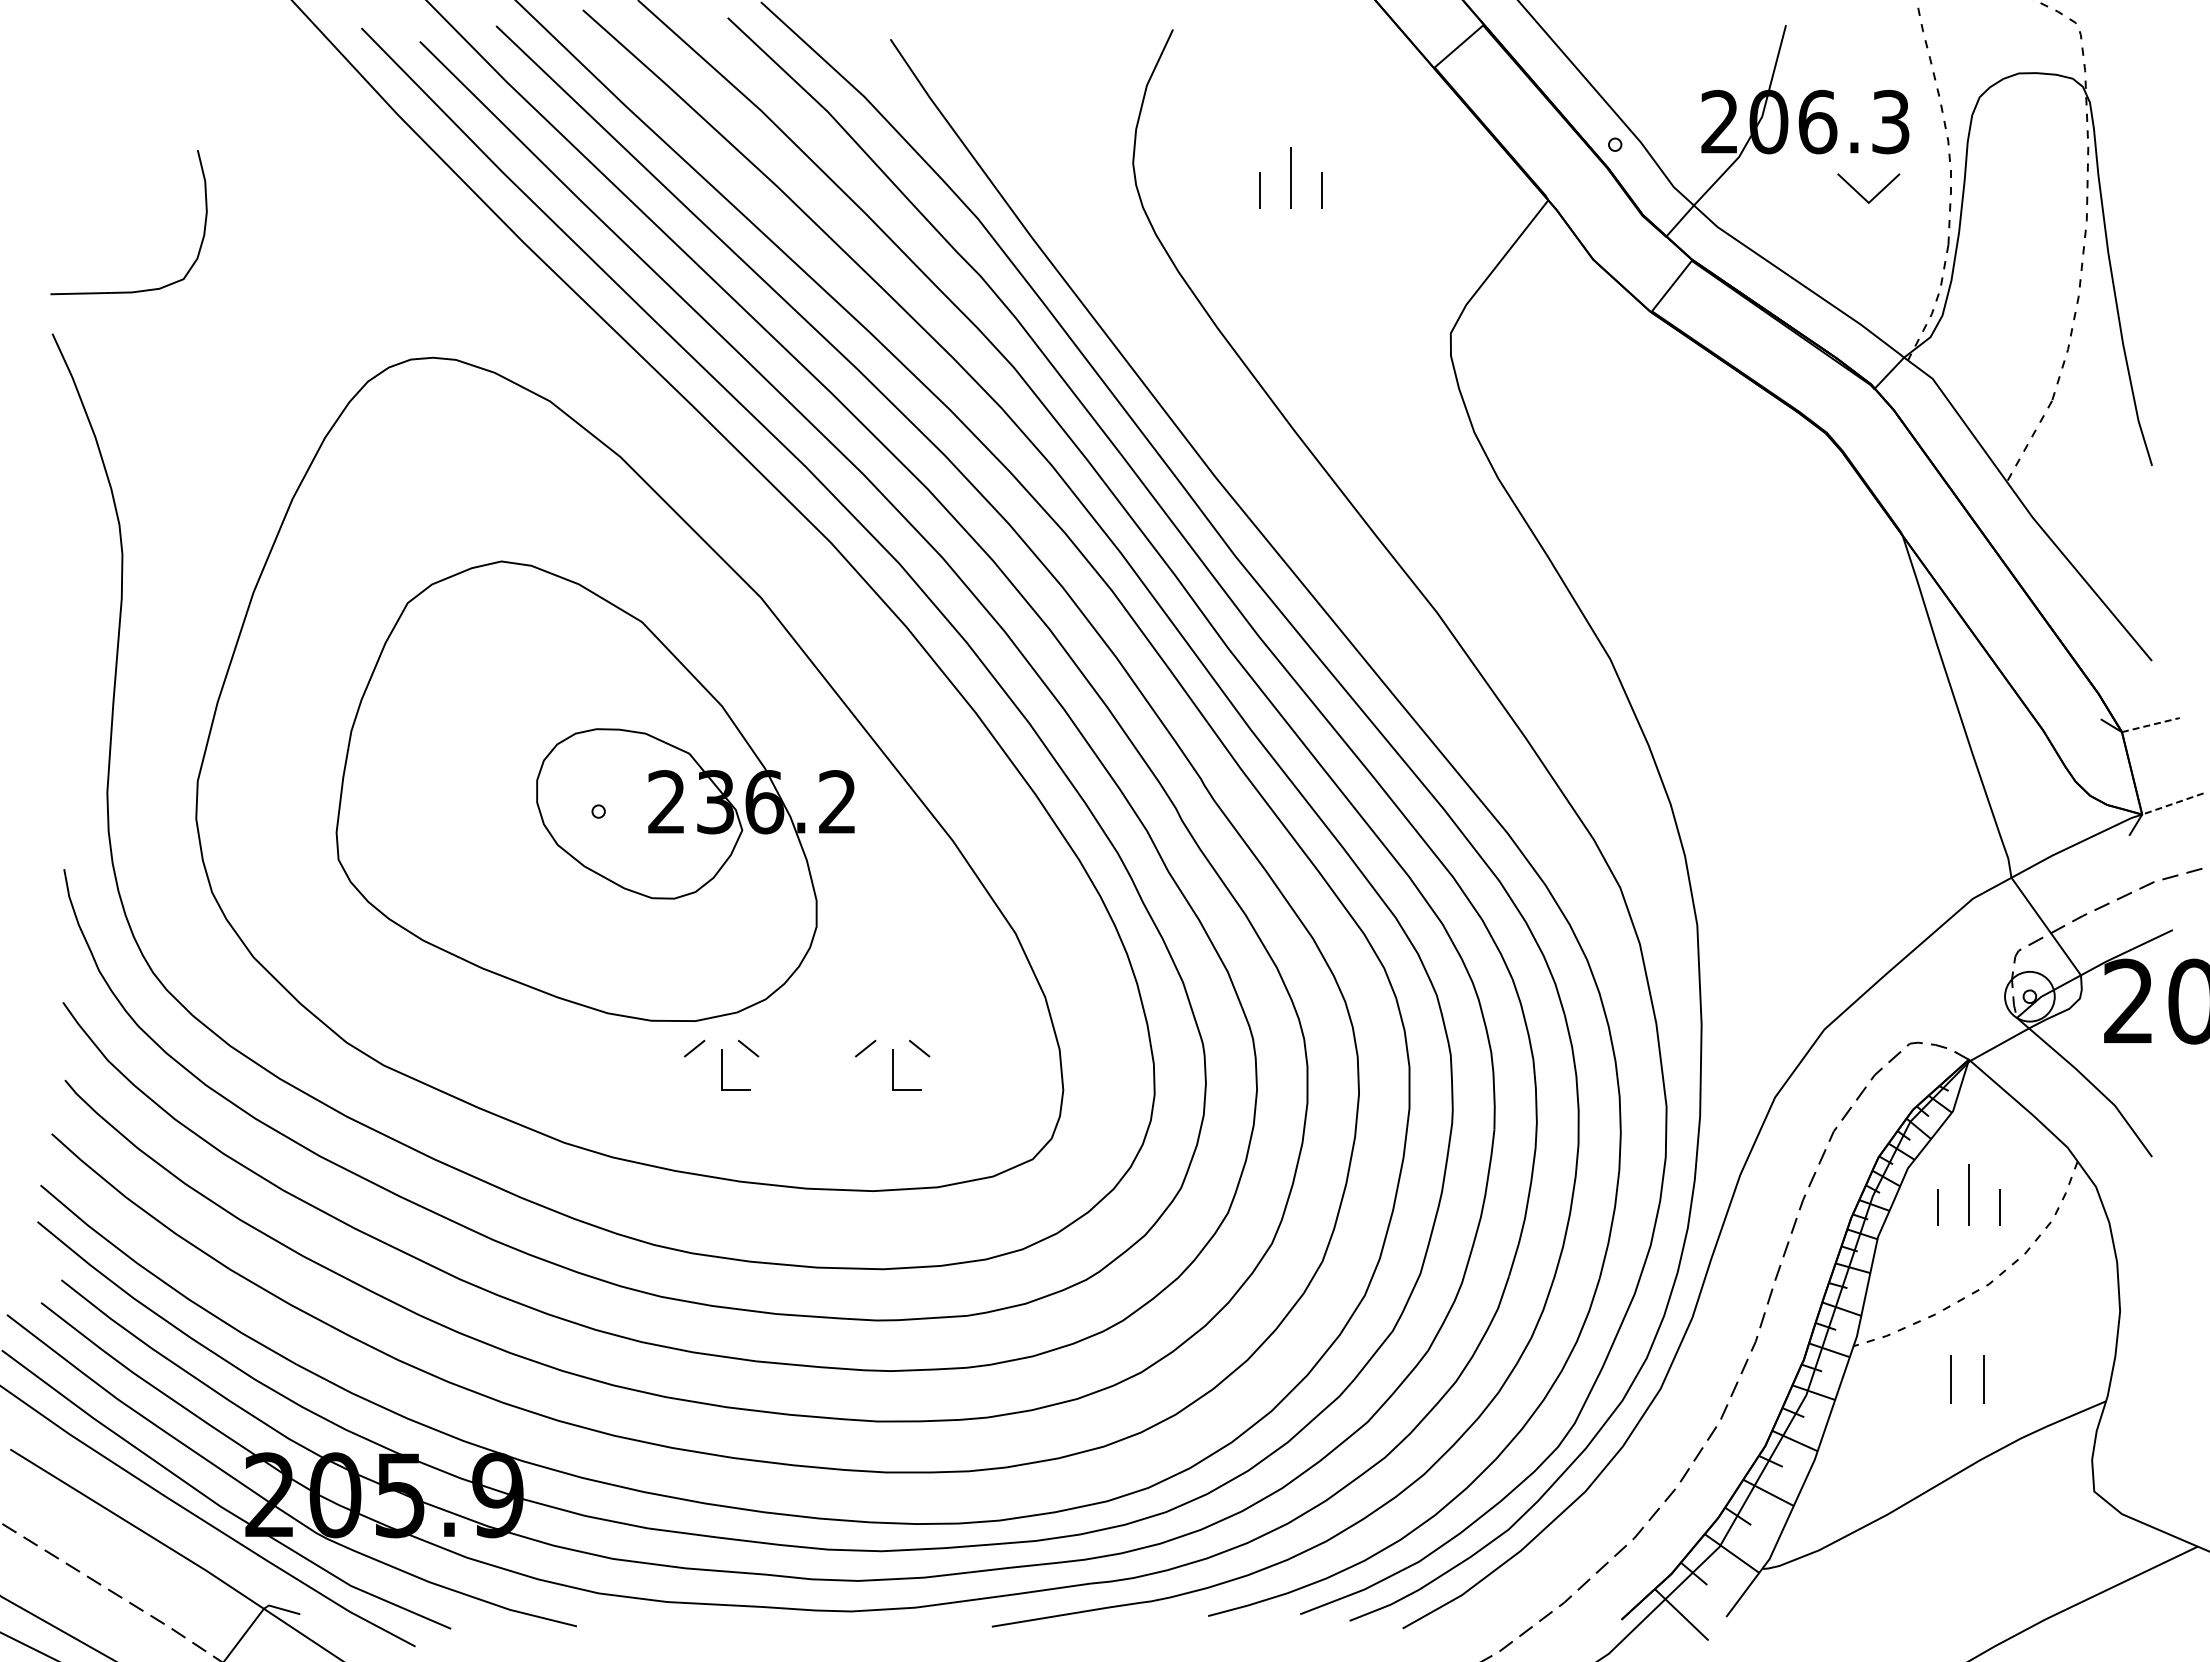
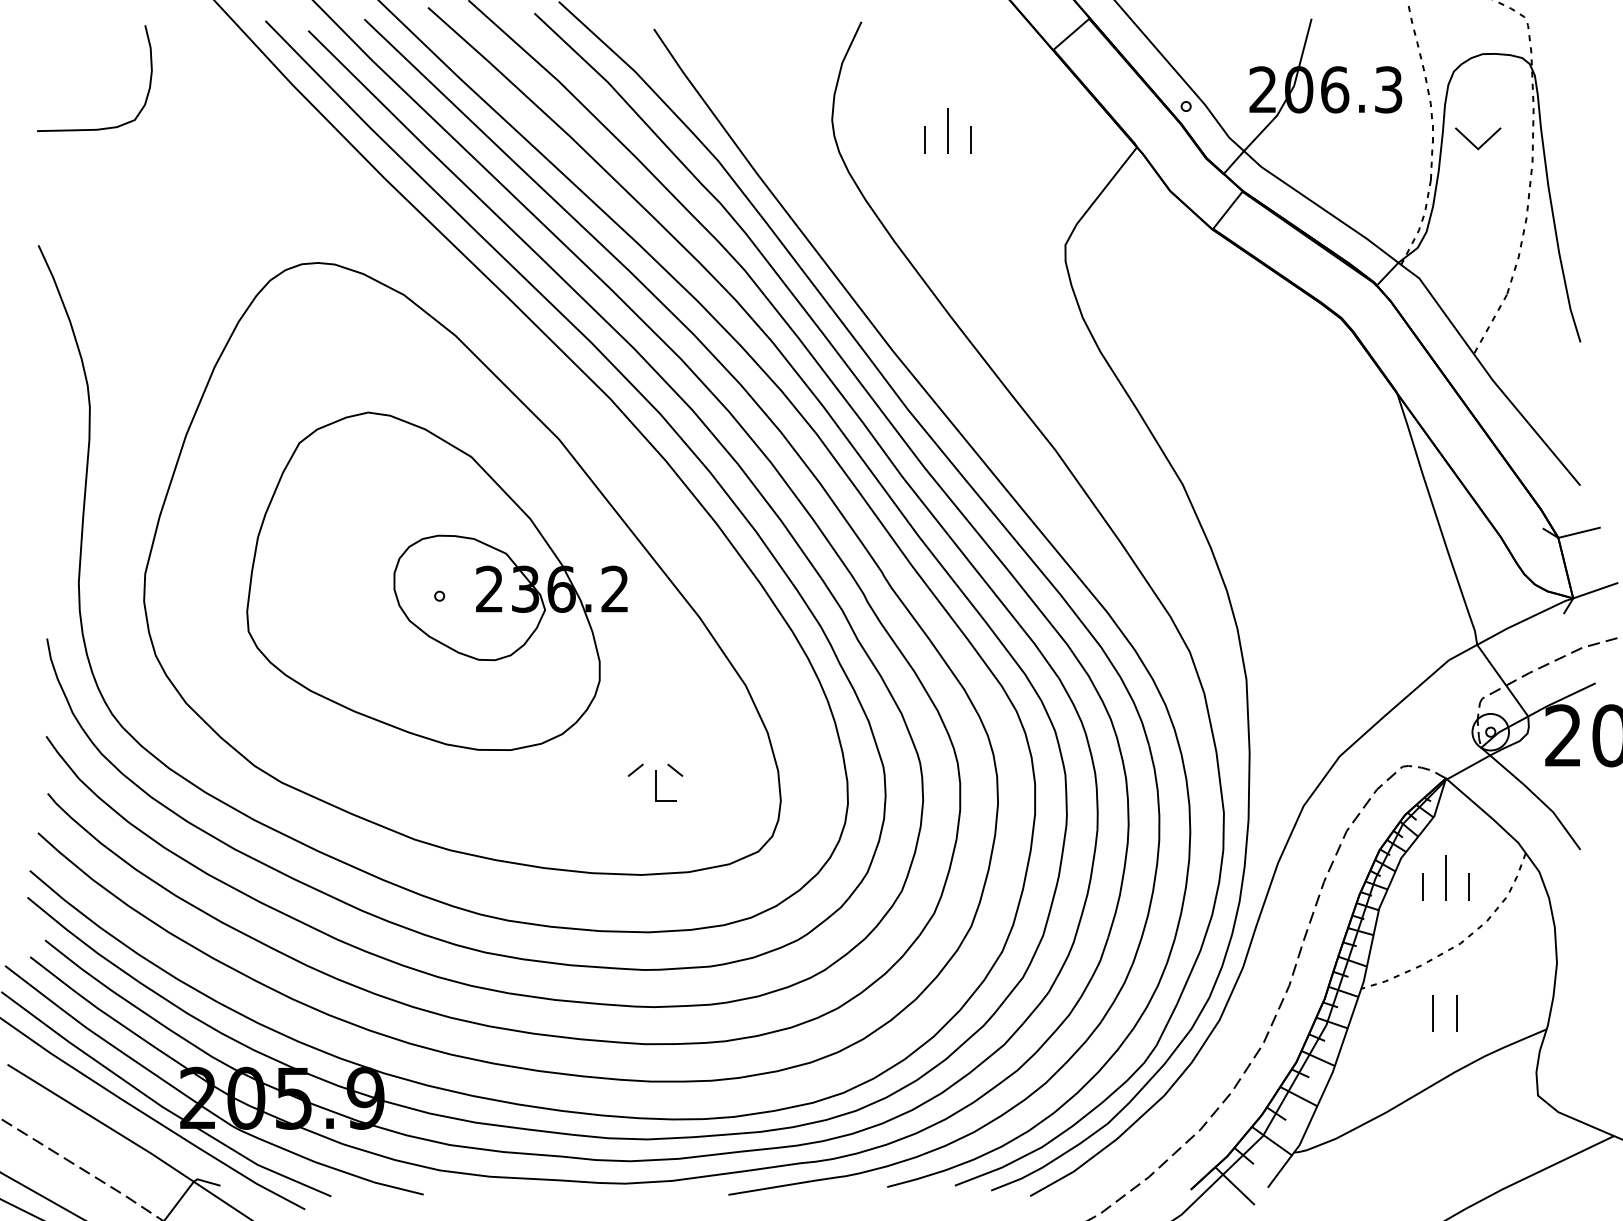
part: (1861, 194) -> (1472, 143), moved
curve: (136, 290) -> (100, 128), moved
line: (2150, 725) -> (1579, 533), dashed -> solid
line: (2172, 804) -> (1595, 591), dashed -> solid
part: (721, 1064) -> (529, 781), removed

